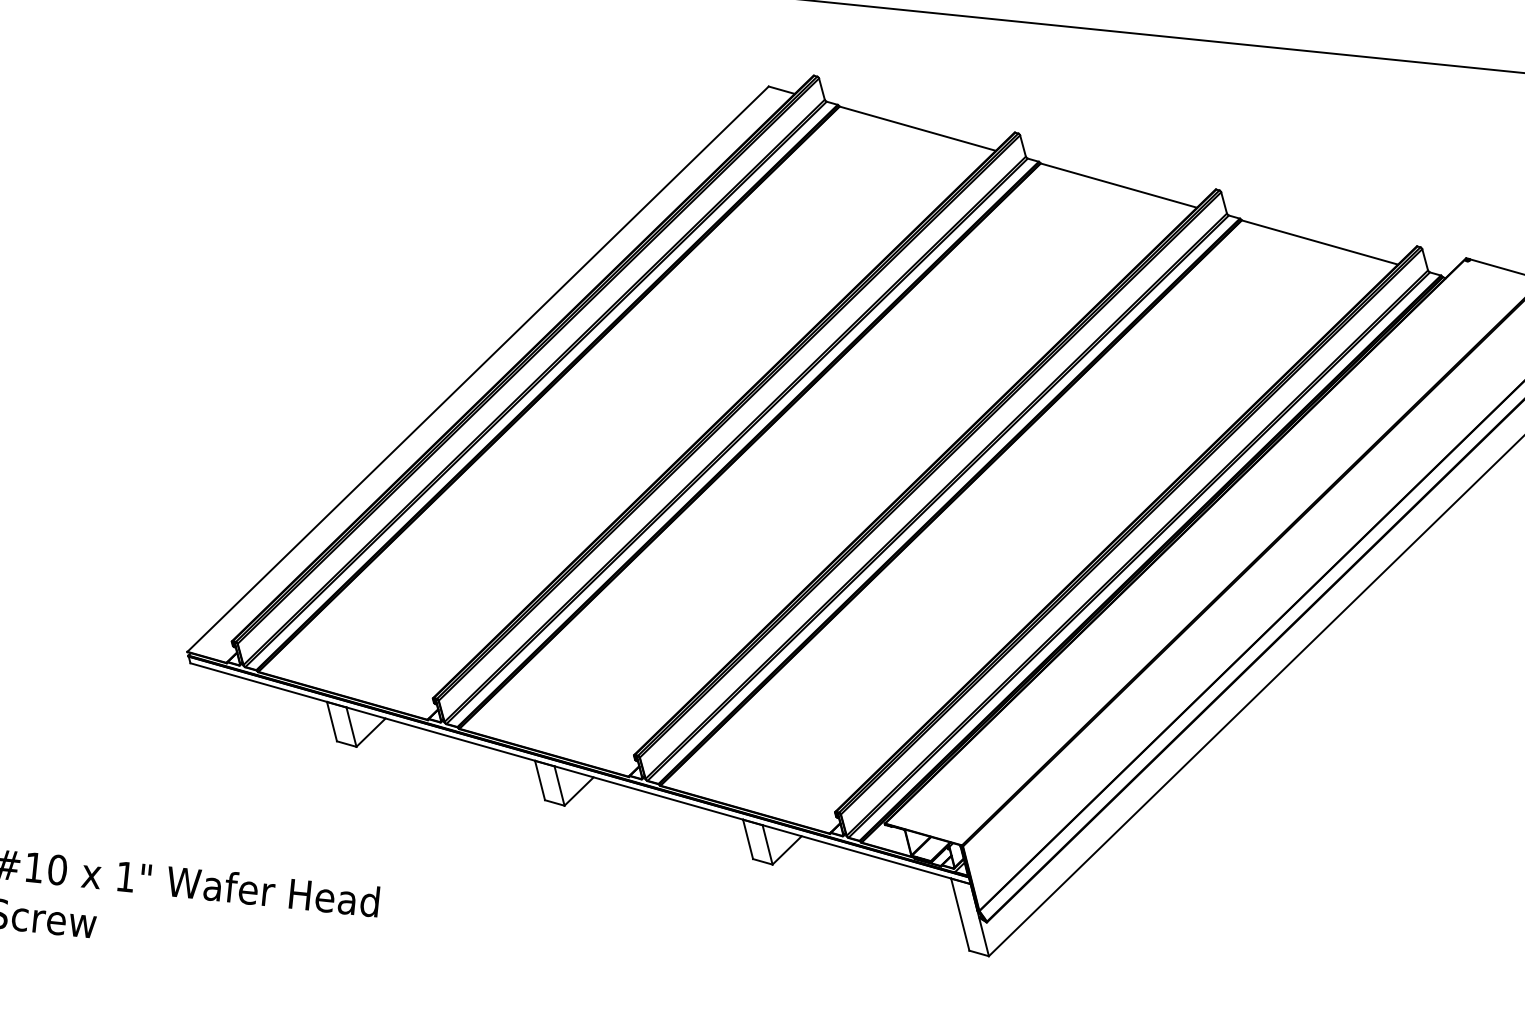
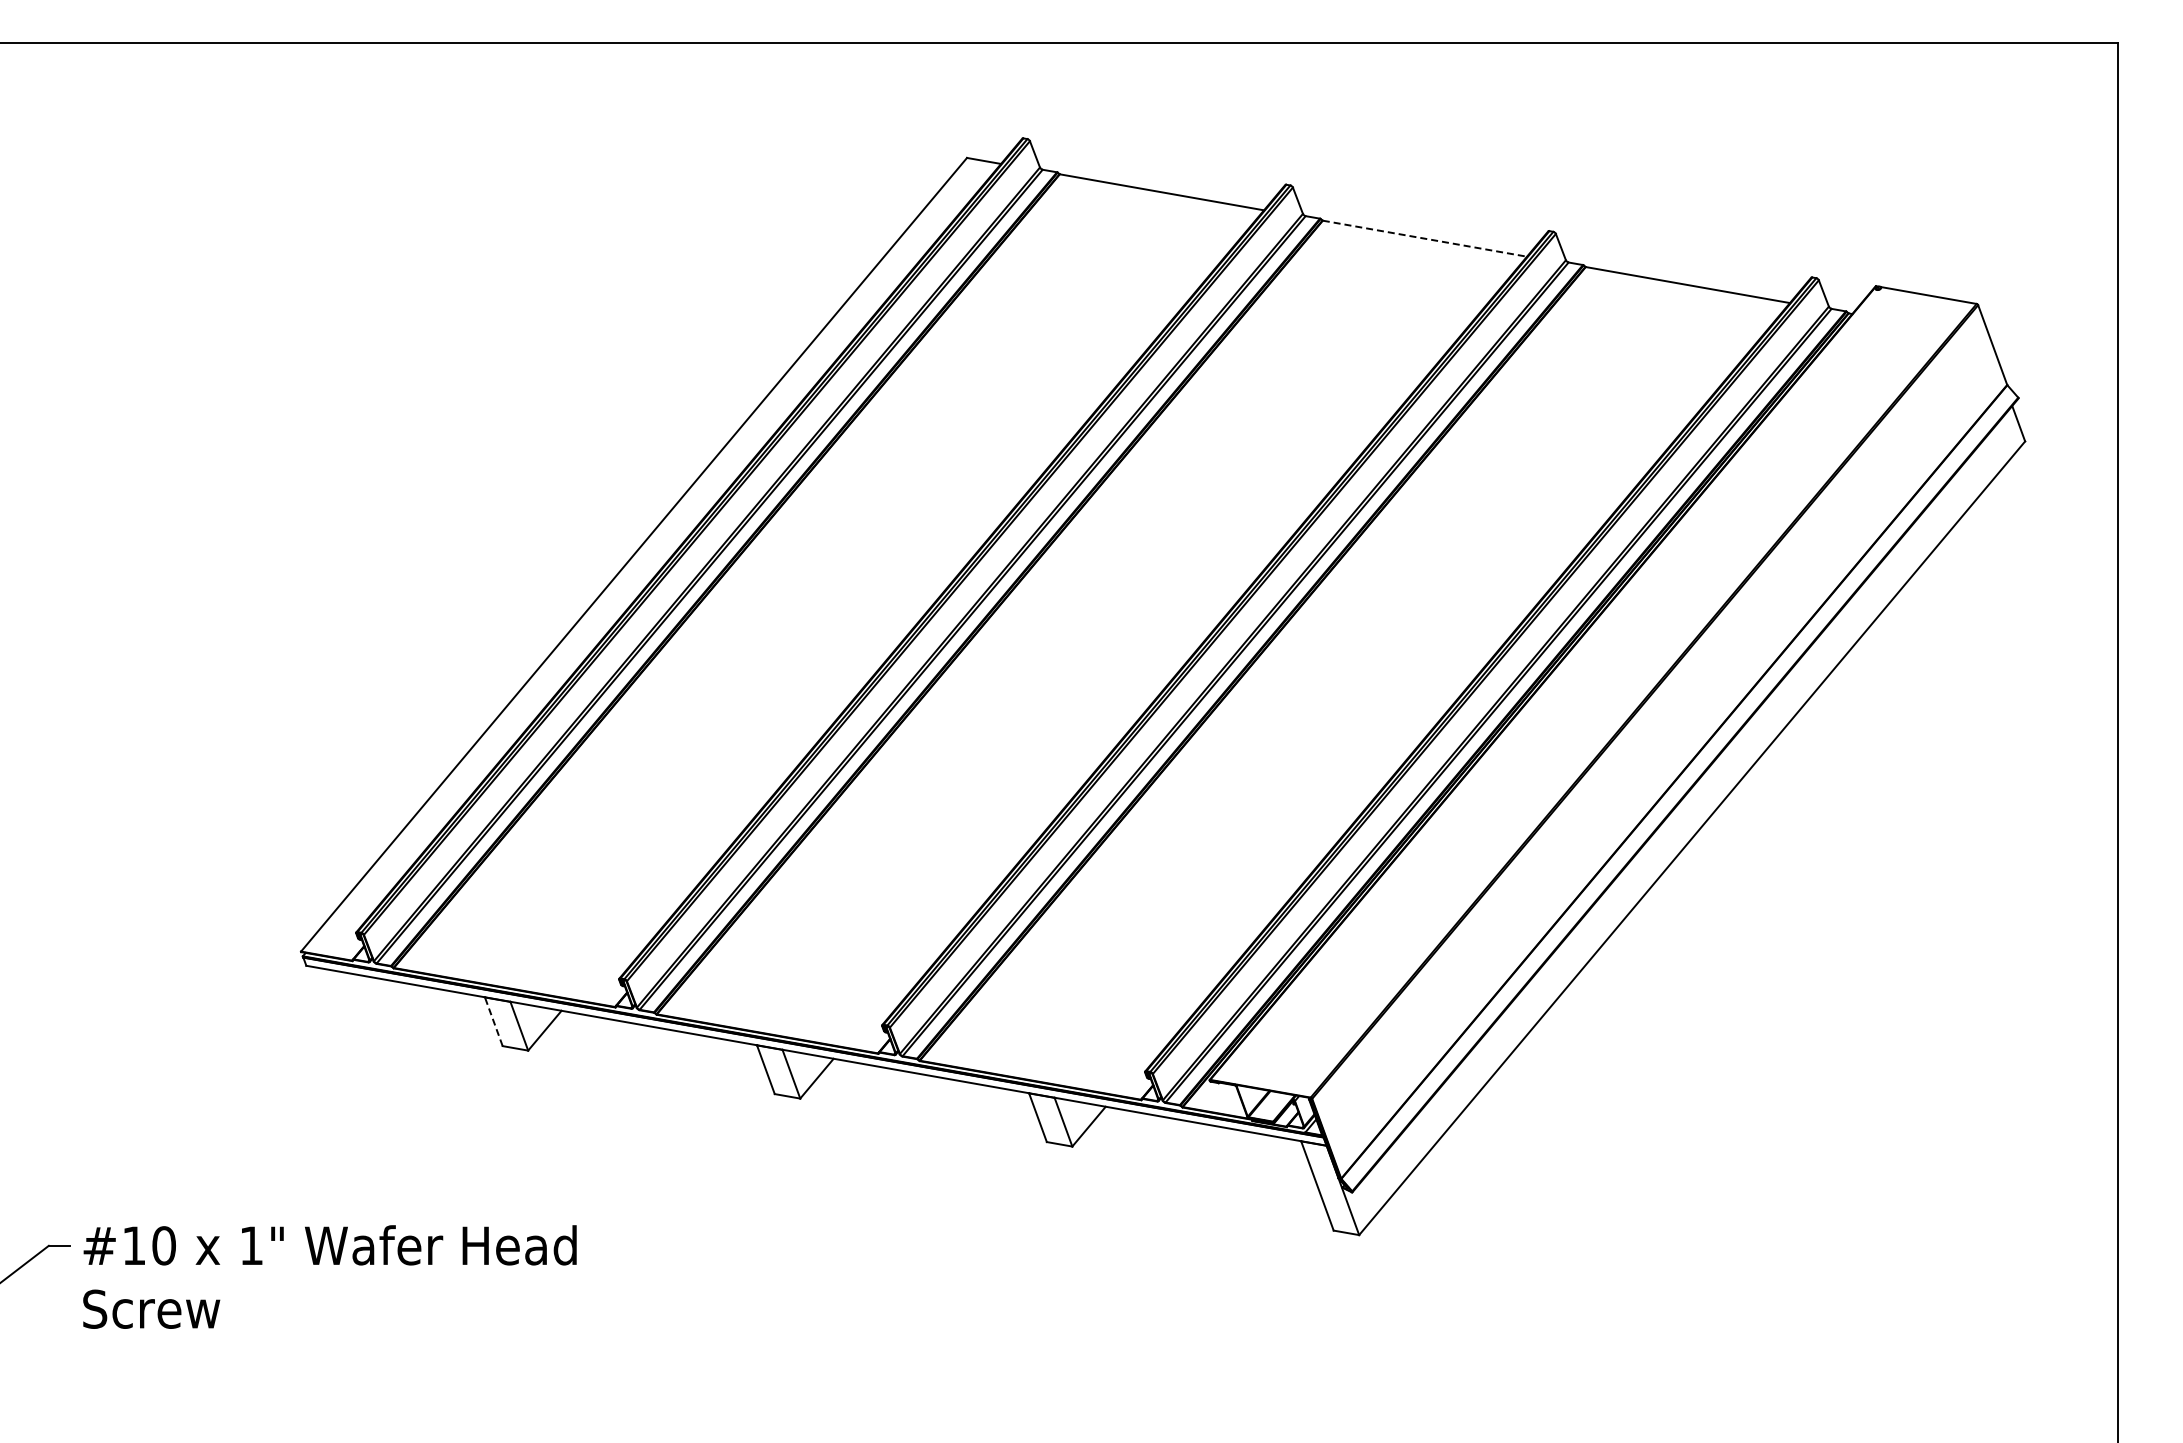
line: (1118, 185) -> (1424, 238), solid -> dashed
line: (331, 721) -> (493, 1021), solid -> dashed

